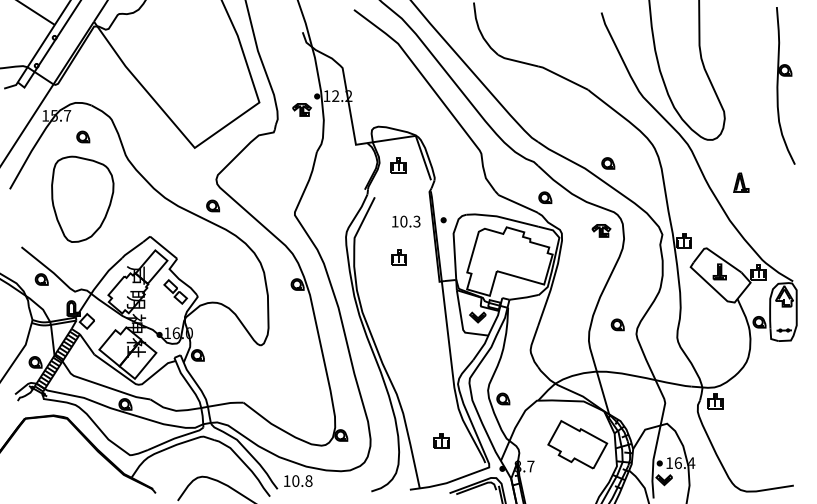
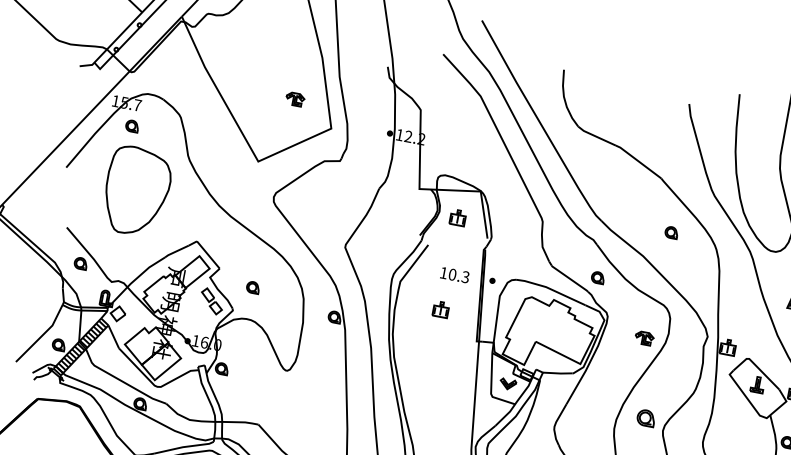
part: (301, 109) -> (294, 98), moved
part: (83, 136) -> (132, 125), moved
part: (608, 163) -> (671, 232), moved
part: (212, 205) -> (252, 287), moved
part: (601, 230) -> (644, 338), moved
part: (617, 324) -> (645, 417), size x1.4

